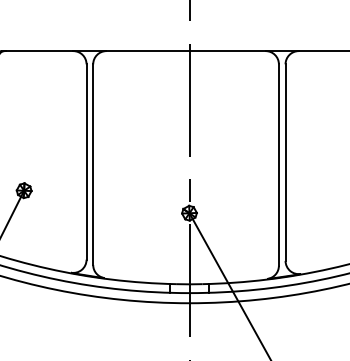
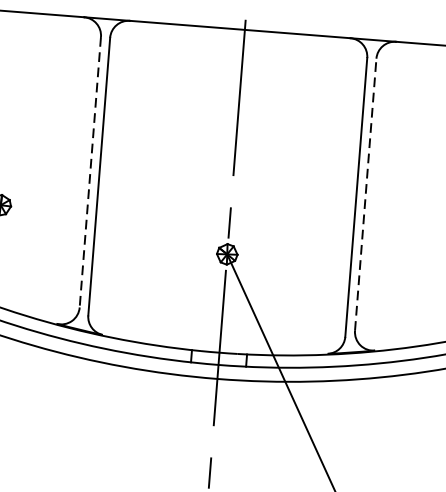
line: (86, 162) -> (90, 172), solid -> dashed
line: (285, 162) -> (365, 194), solid -> dashed

